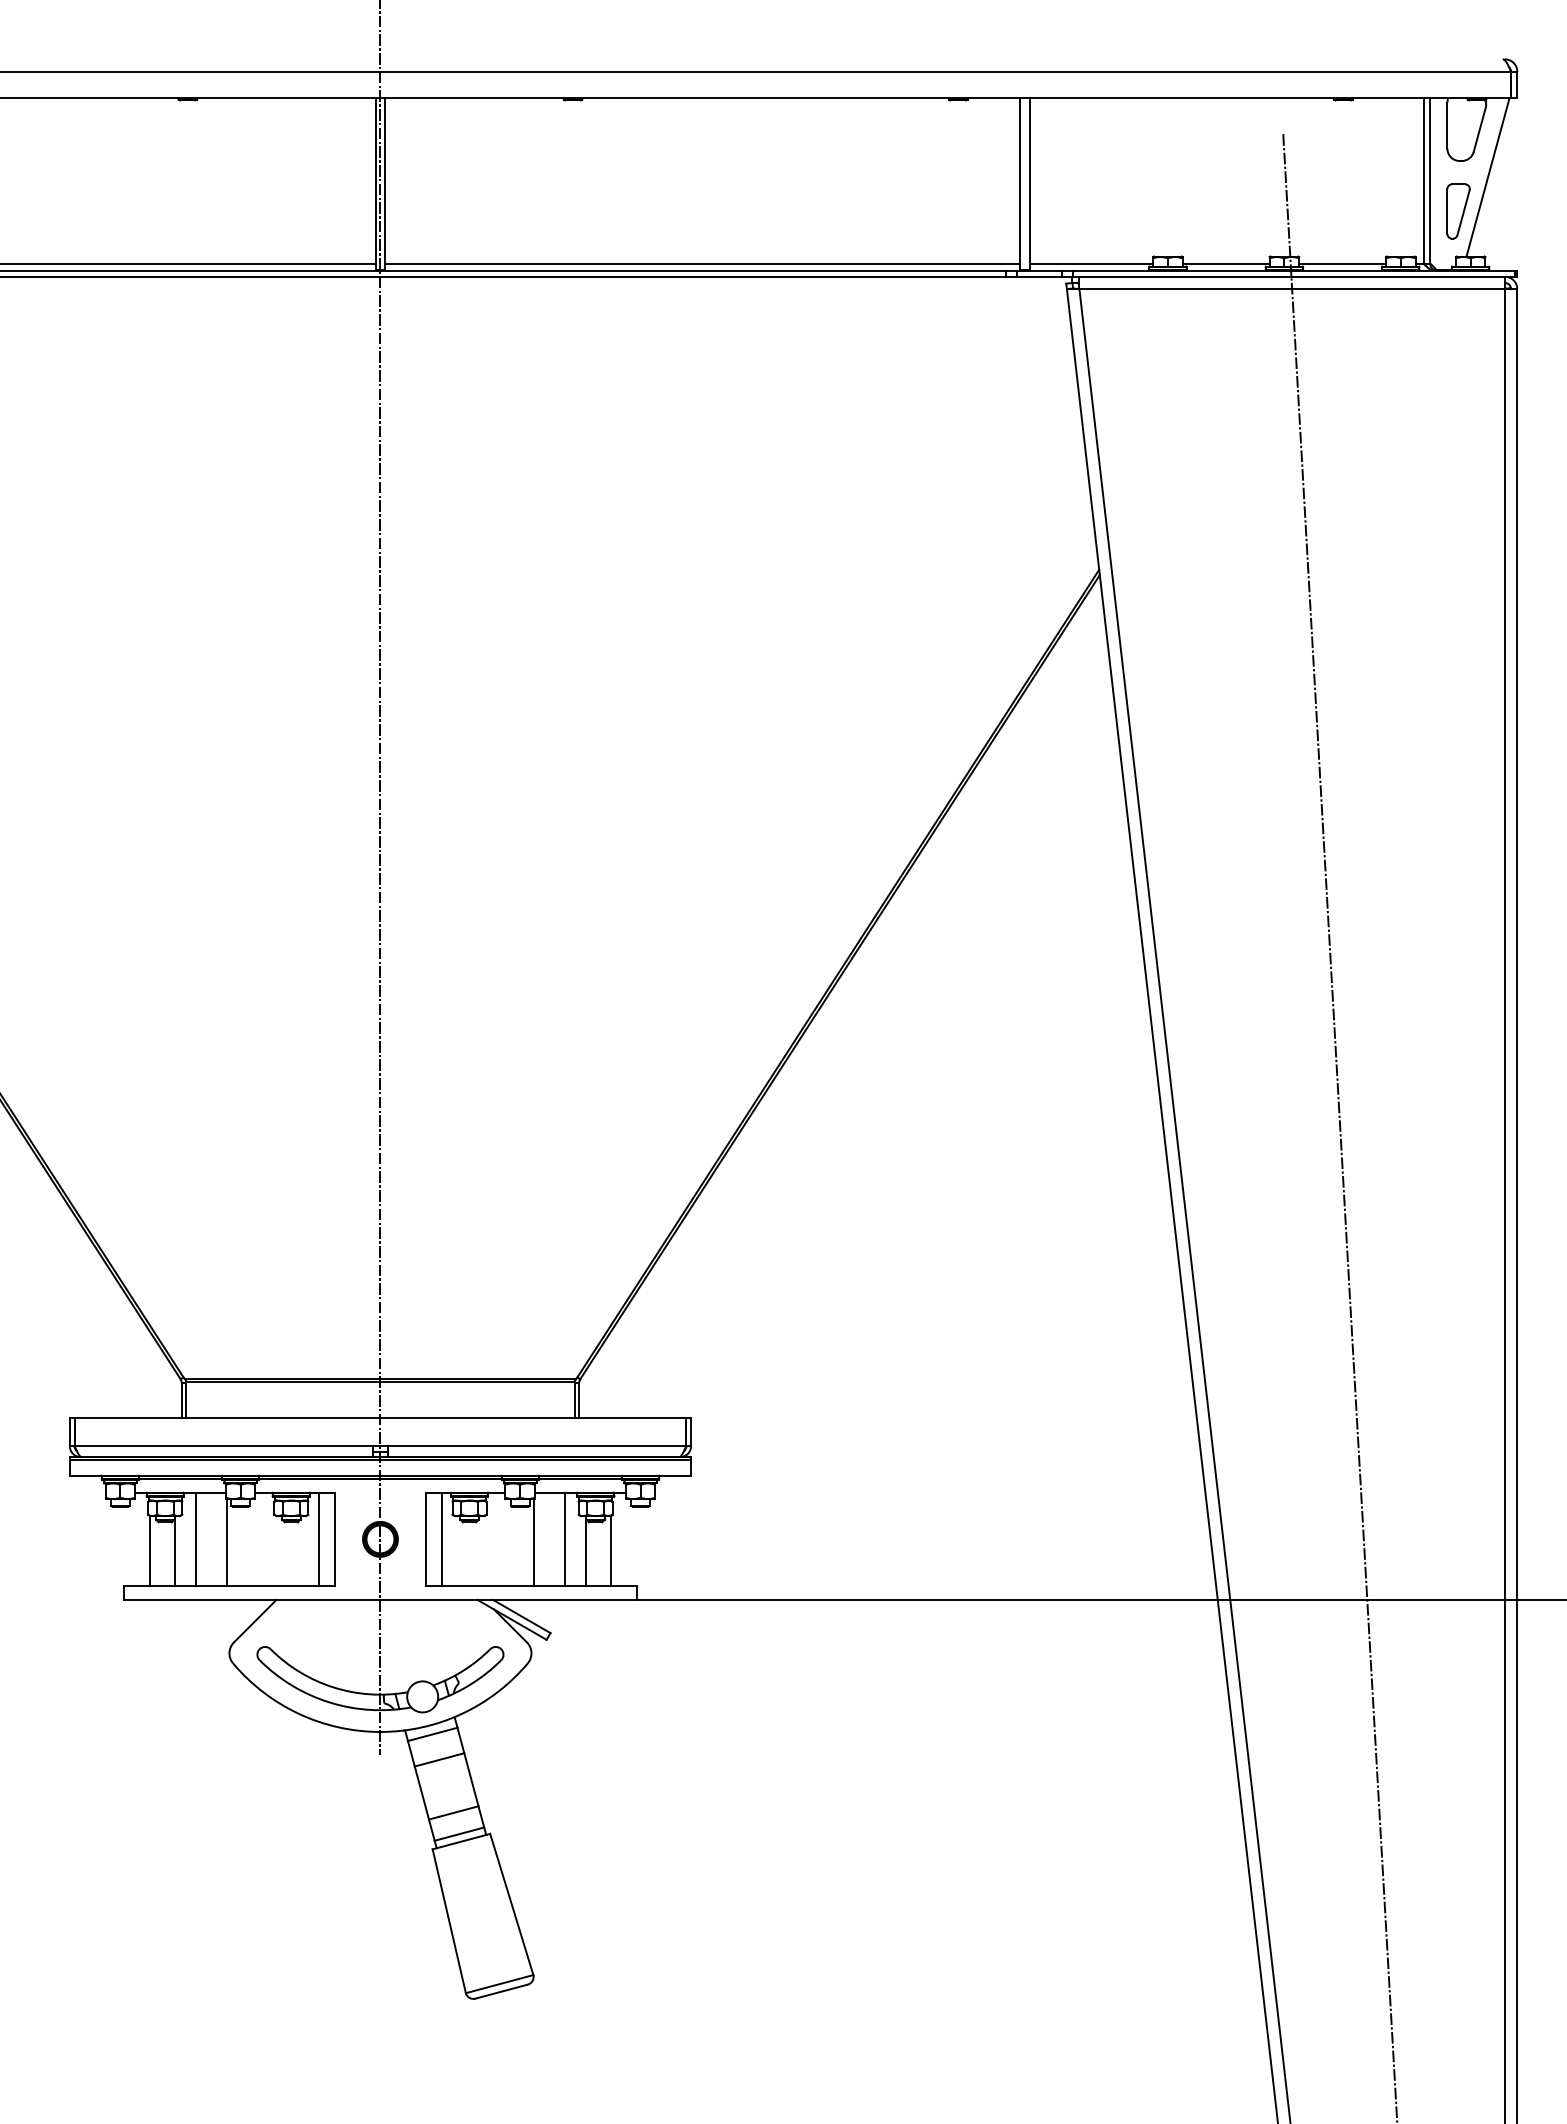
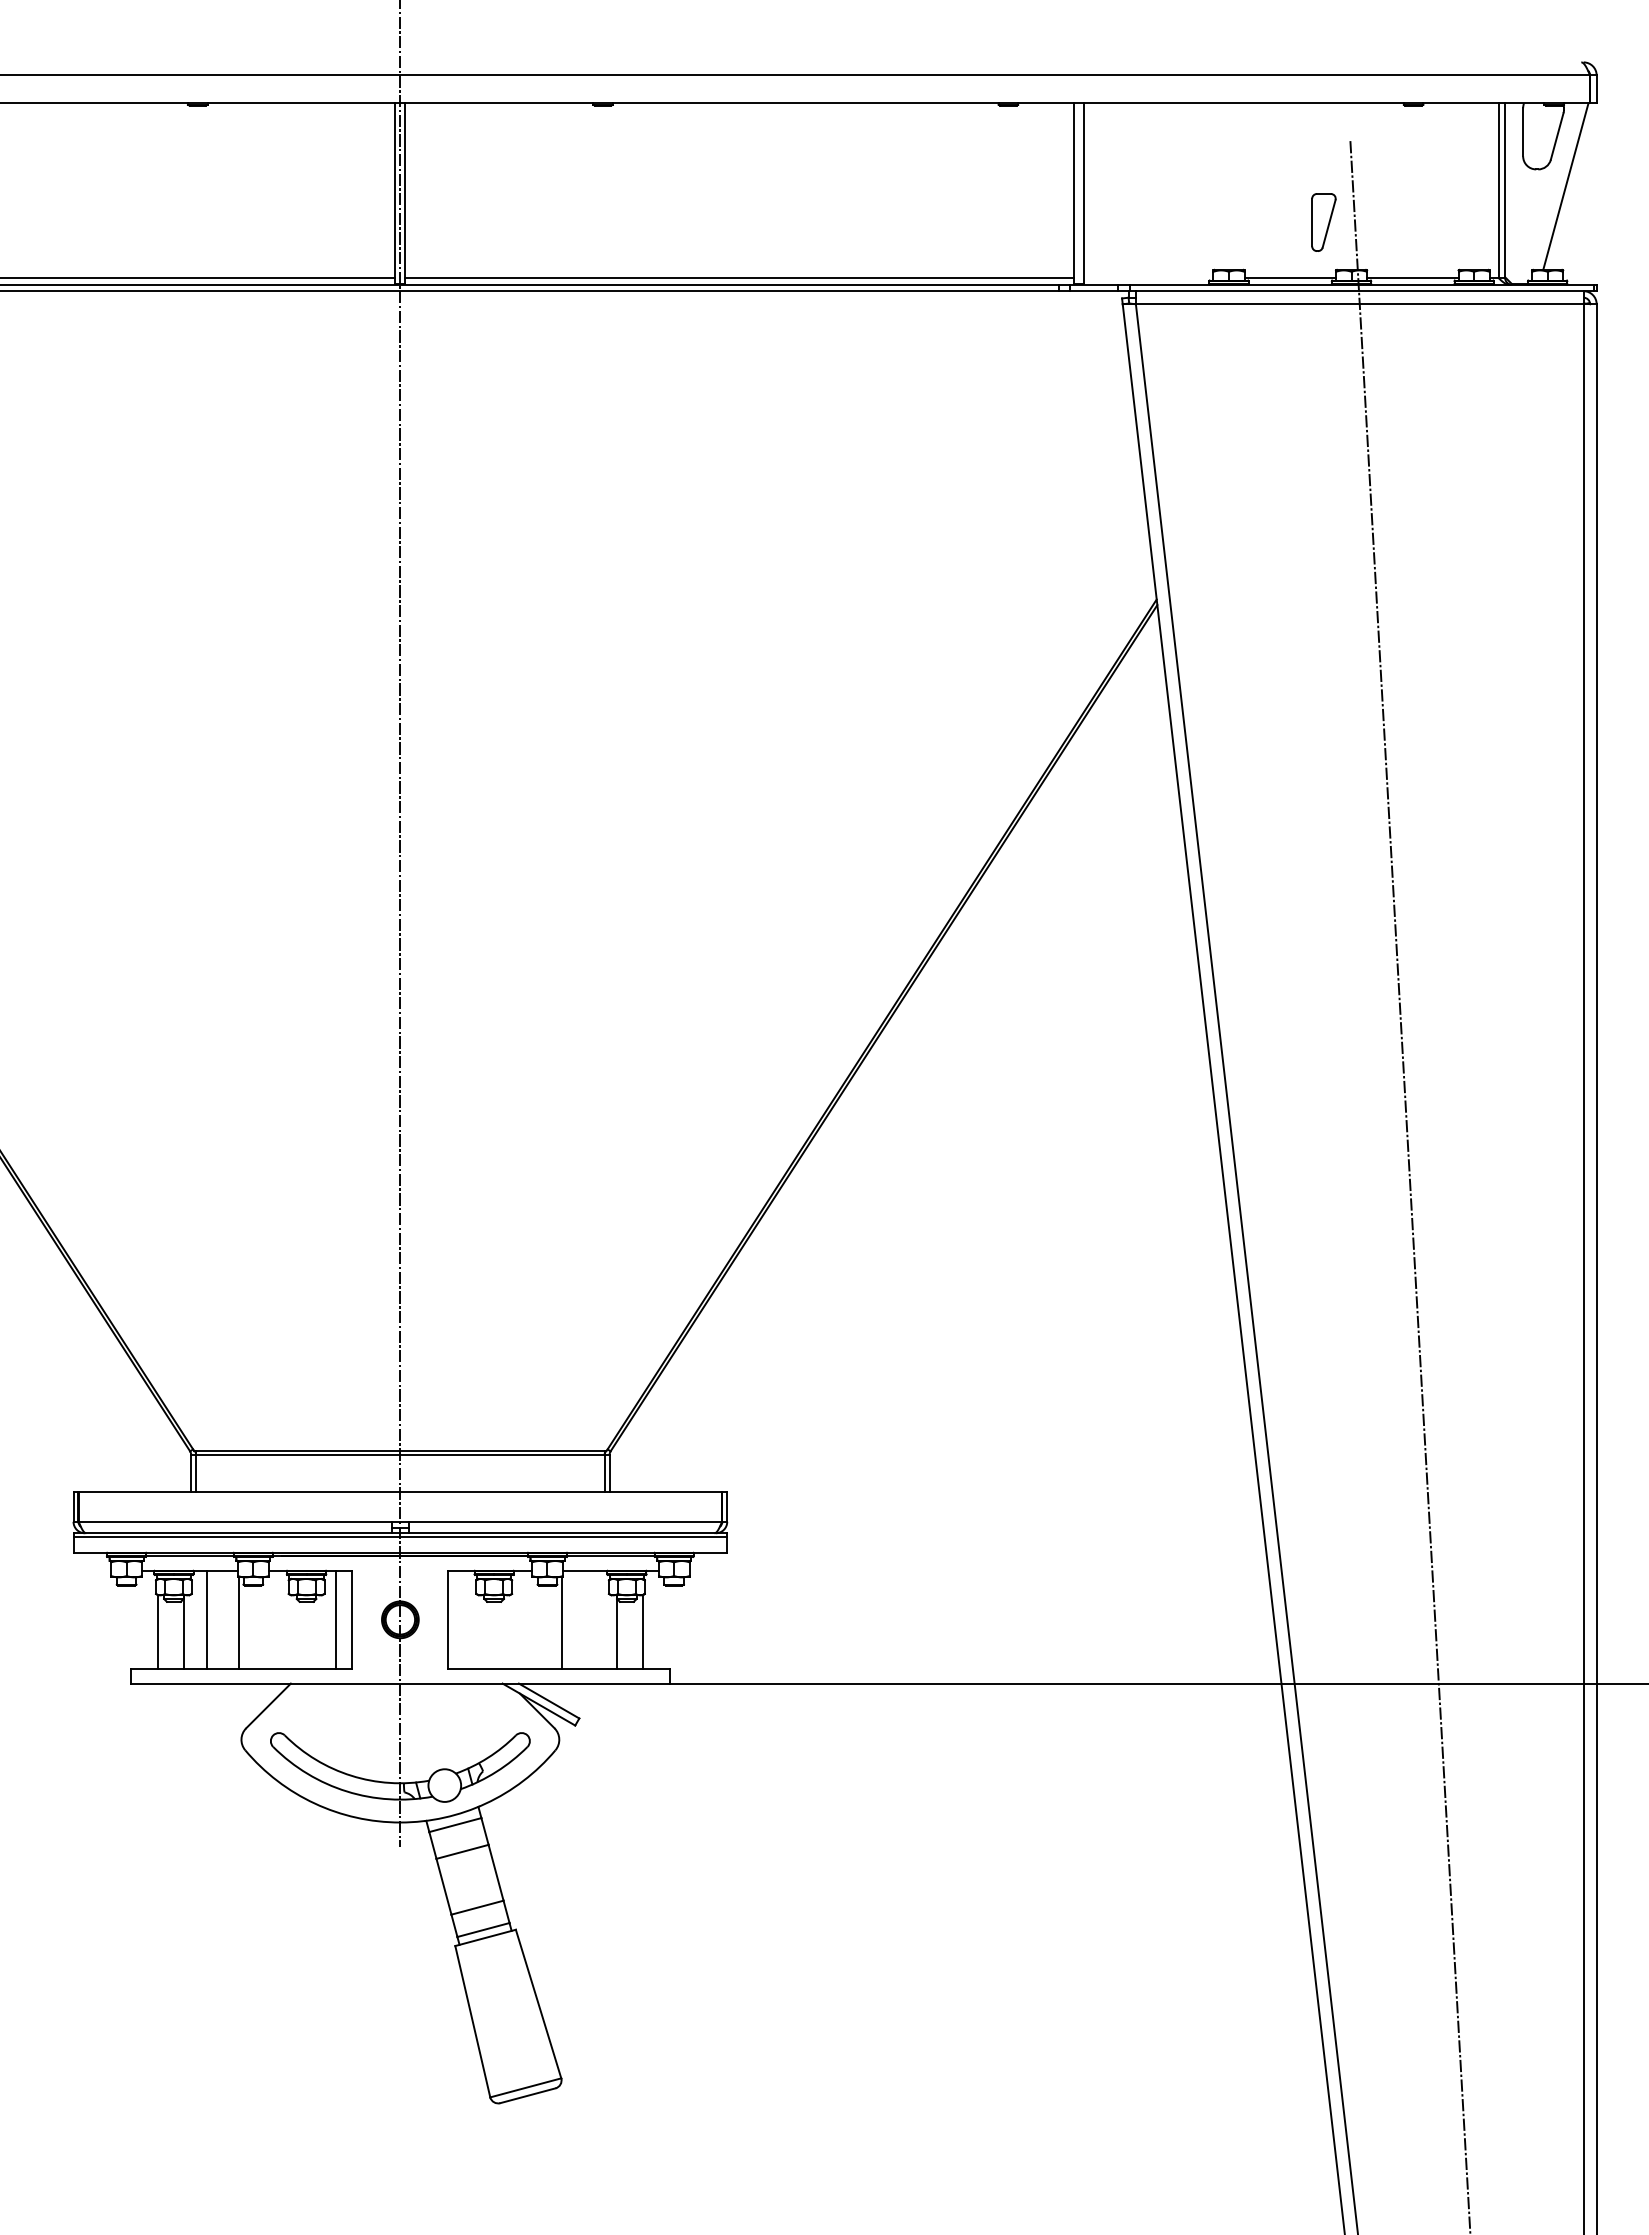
part: (1458, 211) -> (1323, 222), moved
line: (1091, 264) -> (1148, 278), removed
line: (441, 1539) -> (464, 1619), removed
line: (564, 1539) -> (594, 1619), removed

